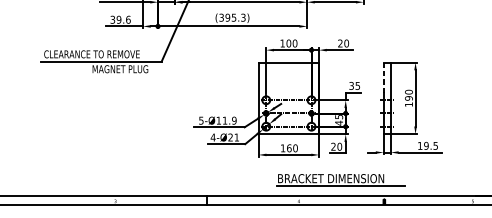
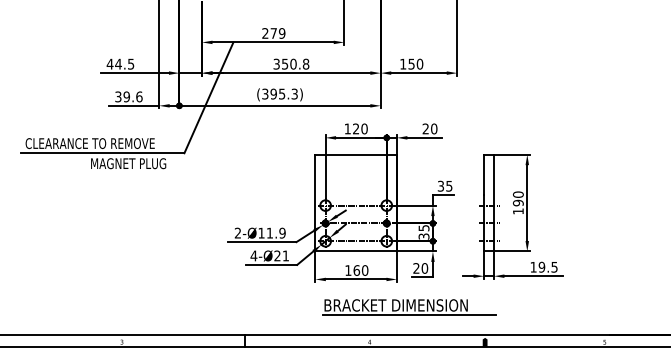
text: (288, 43) -> (355, 128), 100 -> 120
line: (383, 77) -> (484, 174), dashed -> solid
text: (201, 120) -> (237, 232), 5-Ø11.9 -> 2-Ø11.9
text: (338, 123) -> (423, 236), 45 -> 35
part: (340, 180) -> (409, 307), moved

